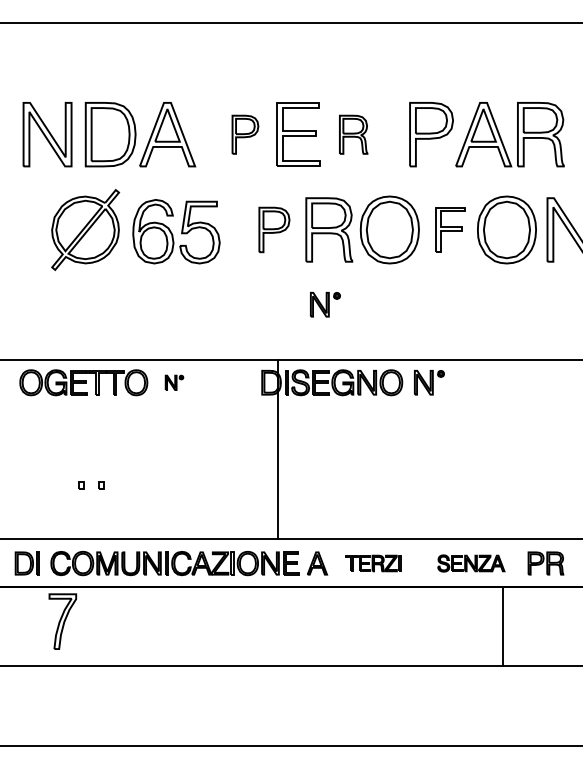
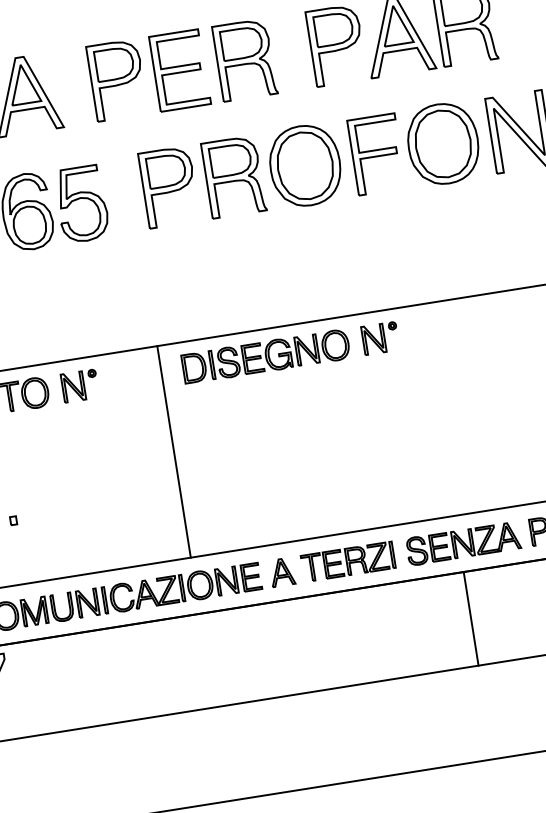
part: (245, 134) -> (117, 80), size x1.67
part: (353, 134) -> (244, 60), size x1.67
part: (274, 229) -> (169, 186), size x1.43
part: (450, 229) -> (376, 153), size x1.43
part: (325, 304) -> (243, 265), removed
part: (174, 382) -> (79, 385), size x1.67
line: (277, 449) -> (173, 451), moved
part: (373, 563) -> (348, 561), size x1.43
part: (471, 563) -> (463, 543), size x1.43
line: (502, 626) -> (470, 618), moved

